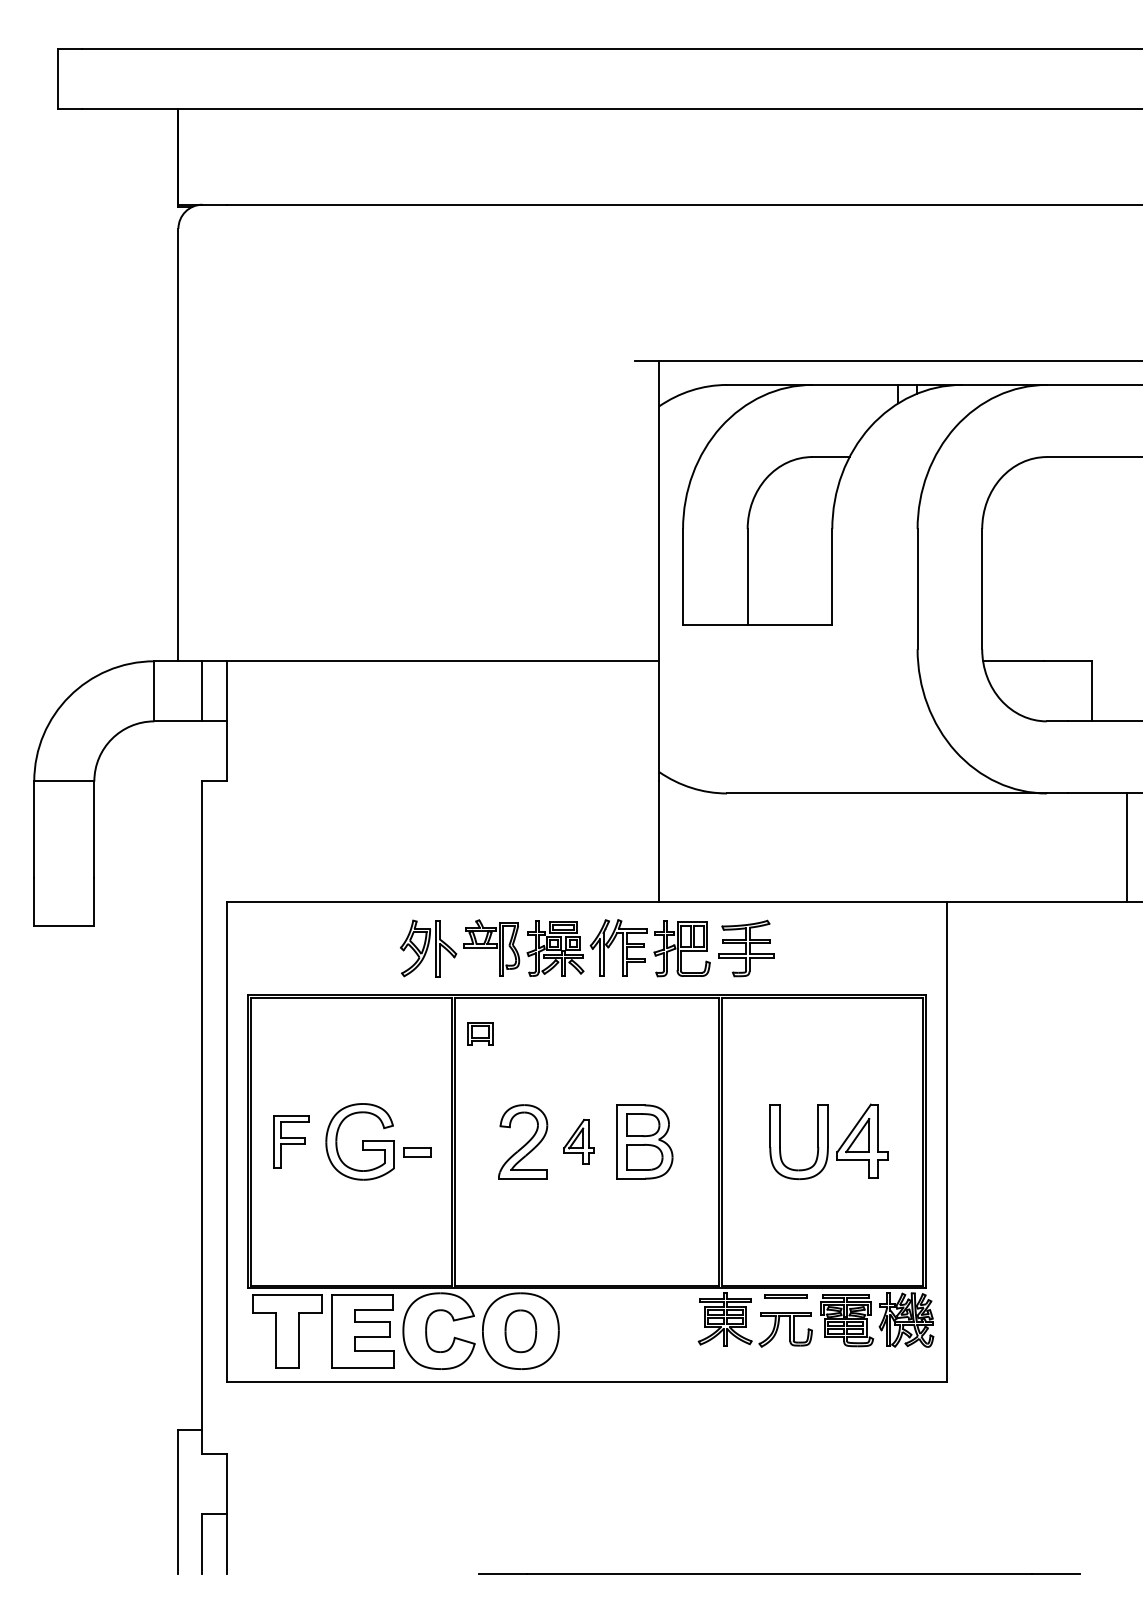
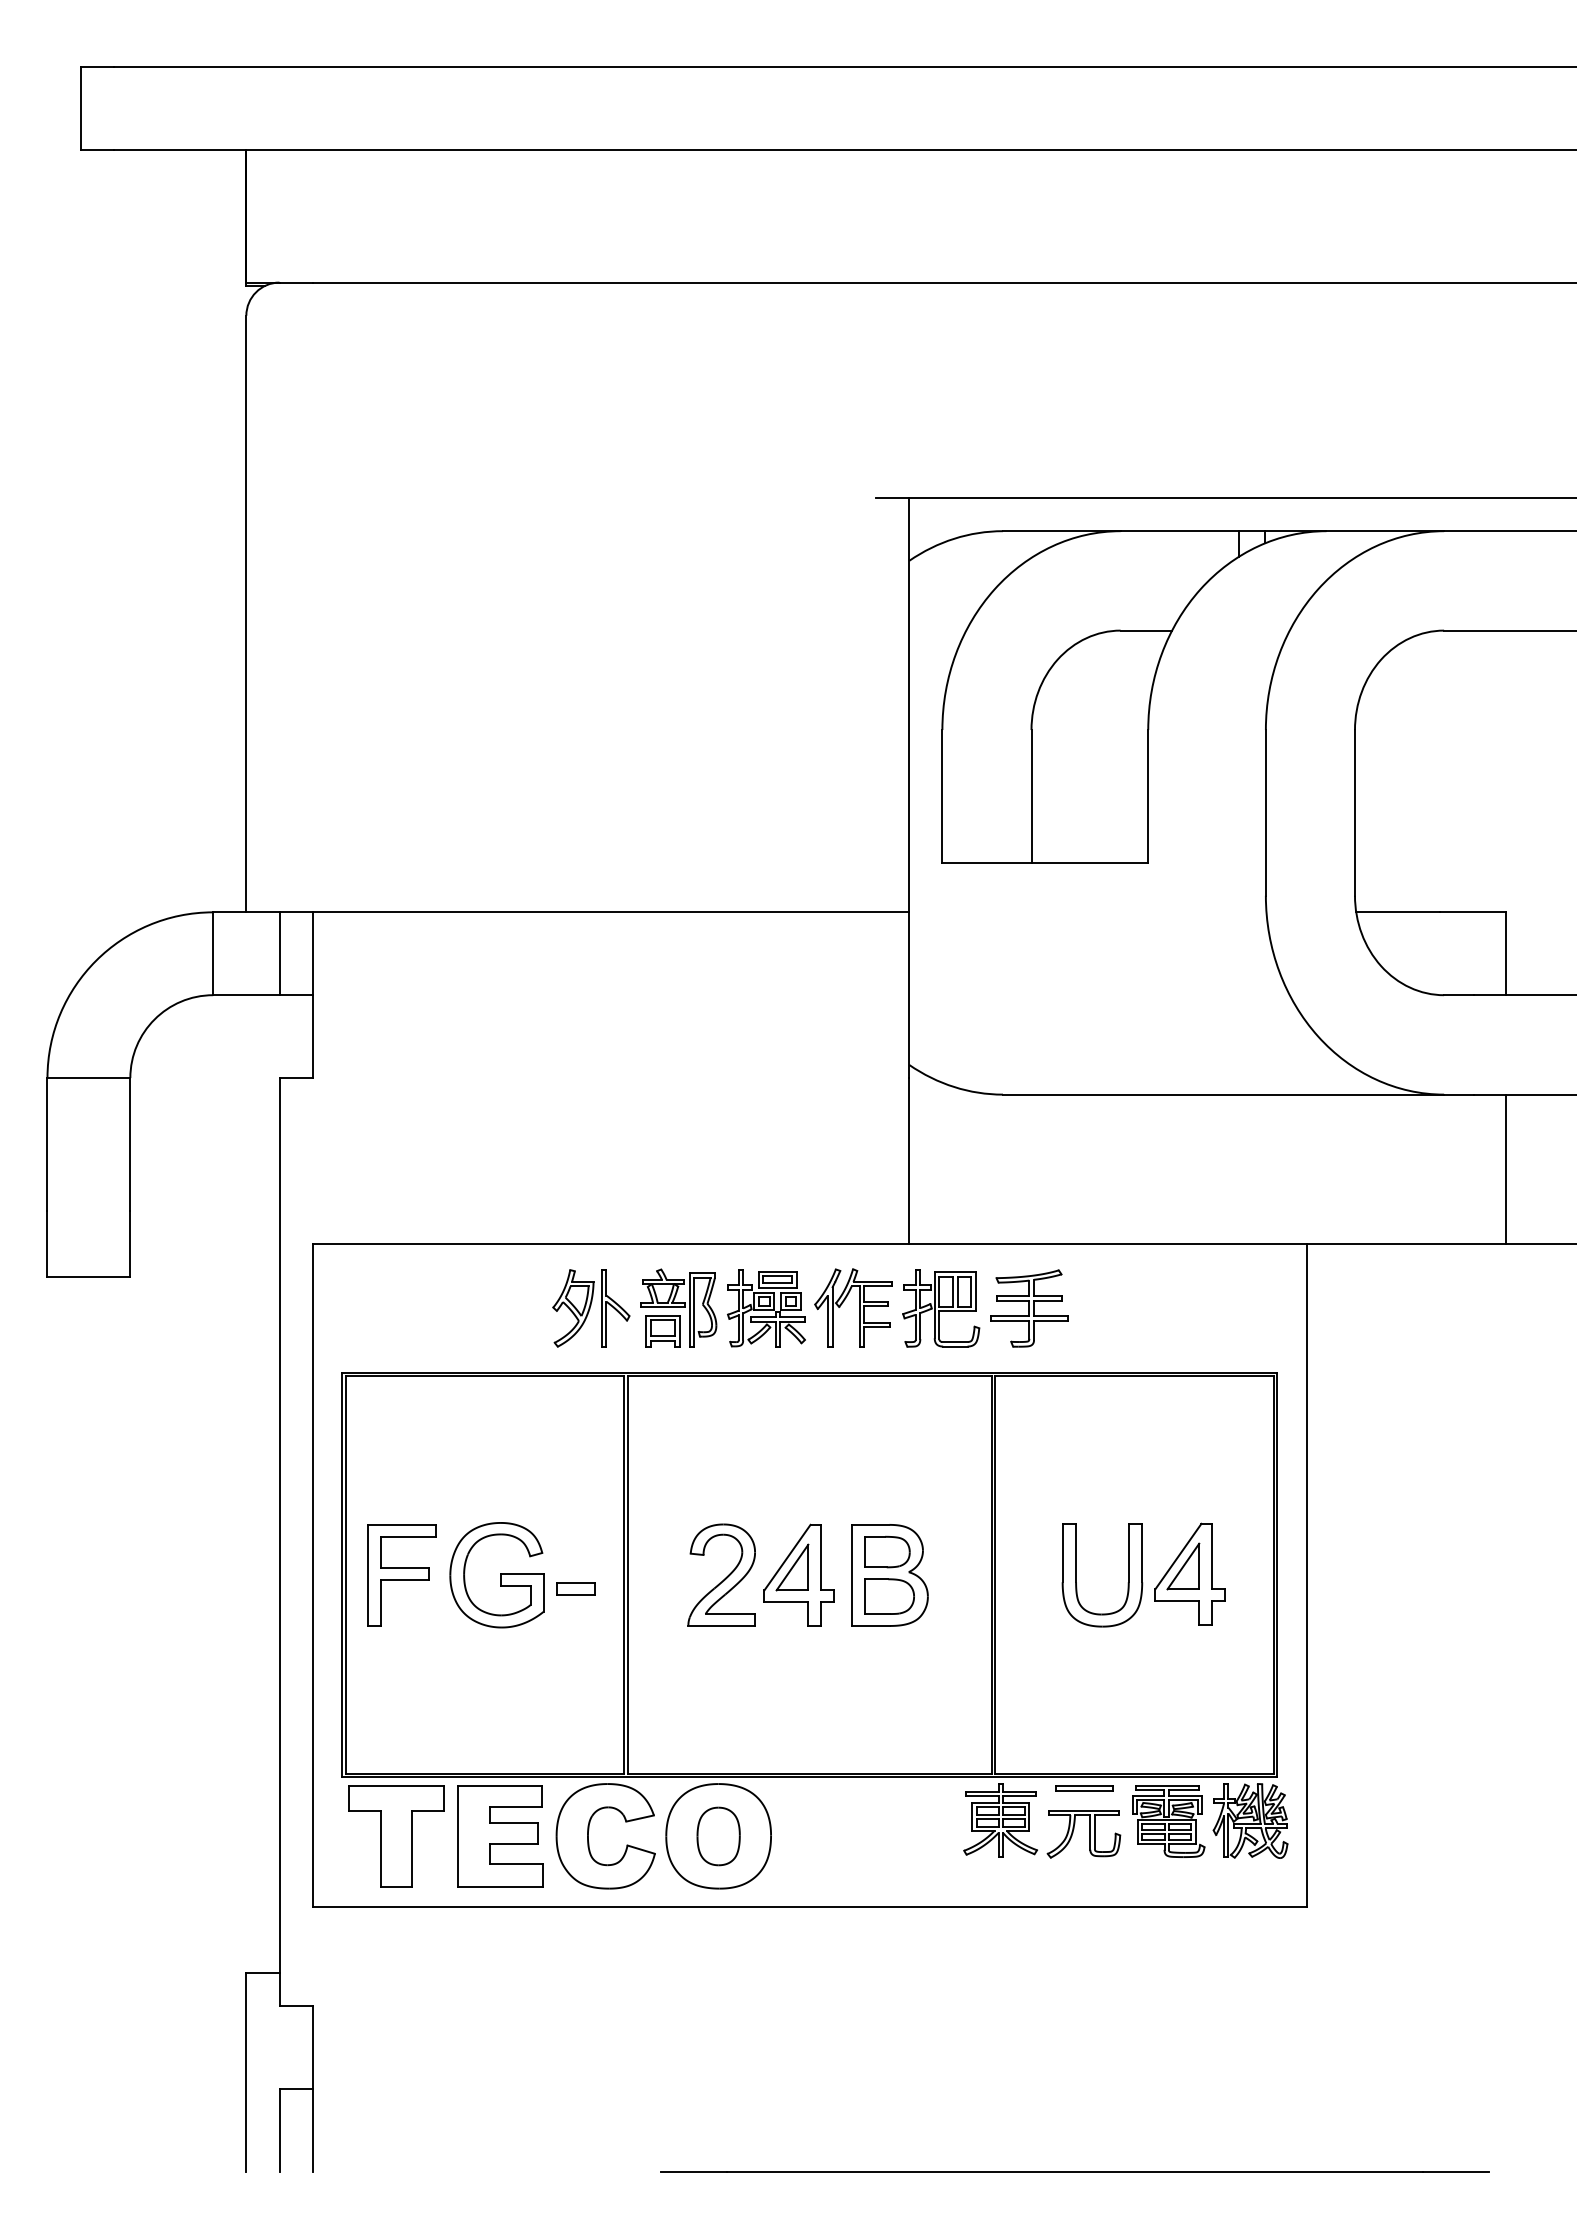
line: (1126, 847) -> (1505, 1168), moved
part: (480, 1034) -> (662, 1331), moved
part: (578, 1141) -> (798, 1574), size x1.67
part: (290, 1142) -> (401, 1575), size x1.43

